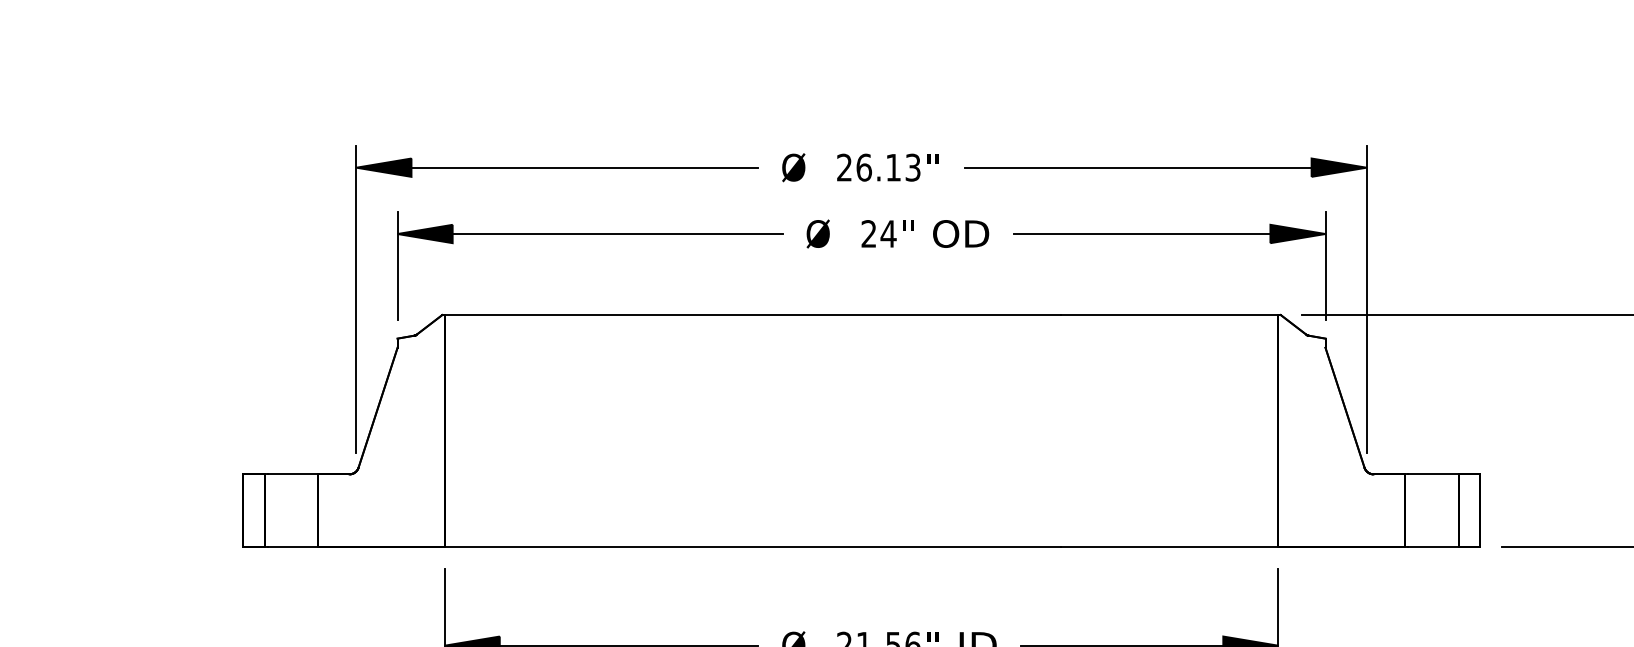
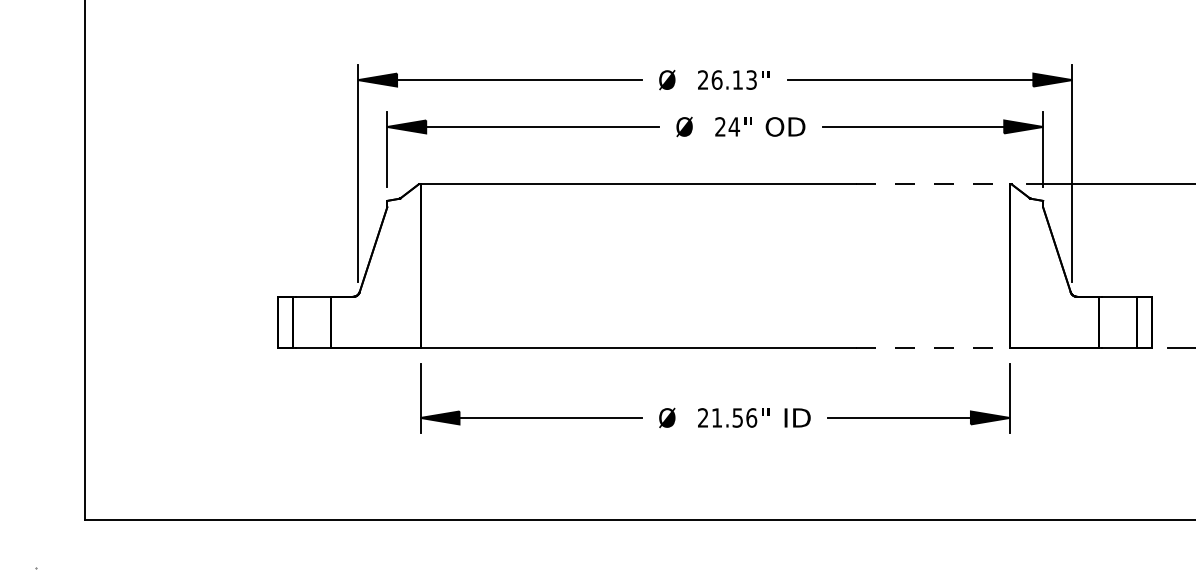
line: (1170, 315) -> (933, 184), solid -> dashed
line: (1170, 547) -> (933, 348), solid -> dashed

